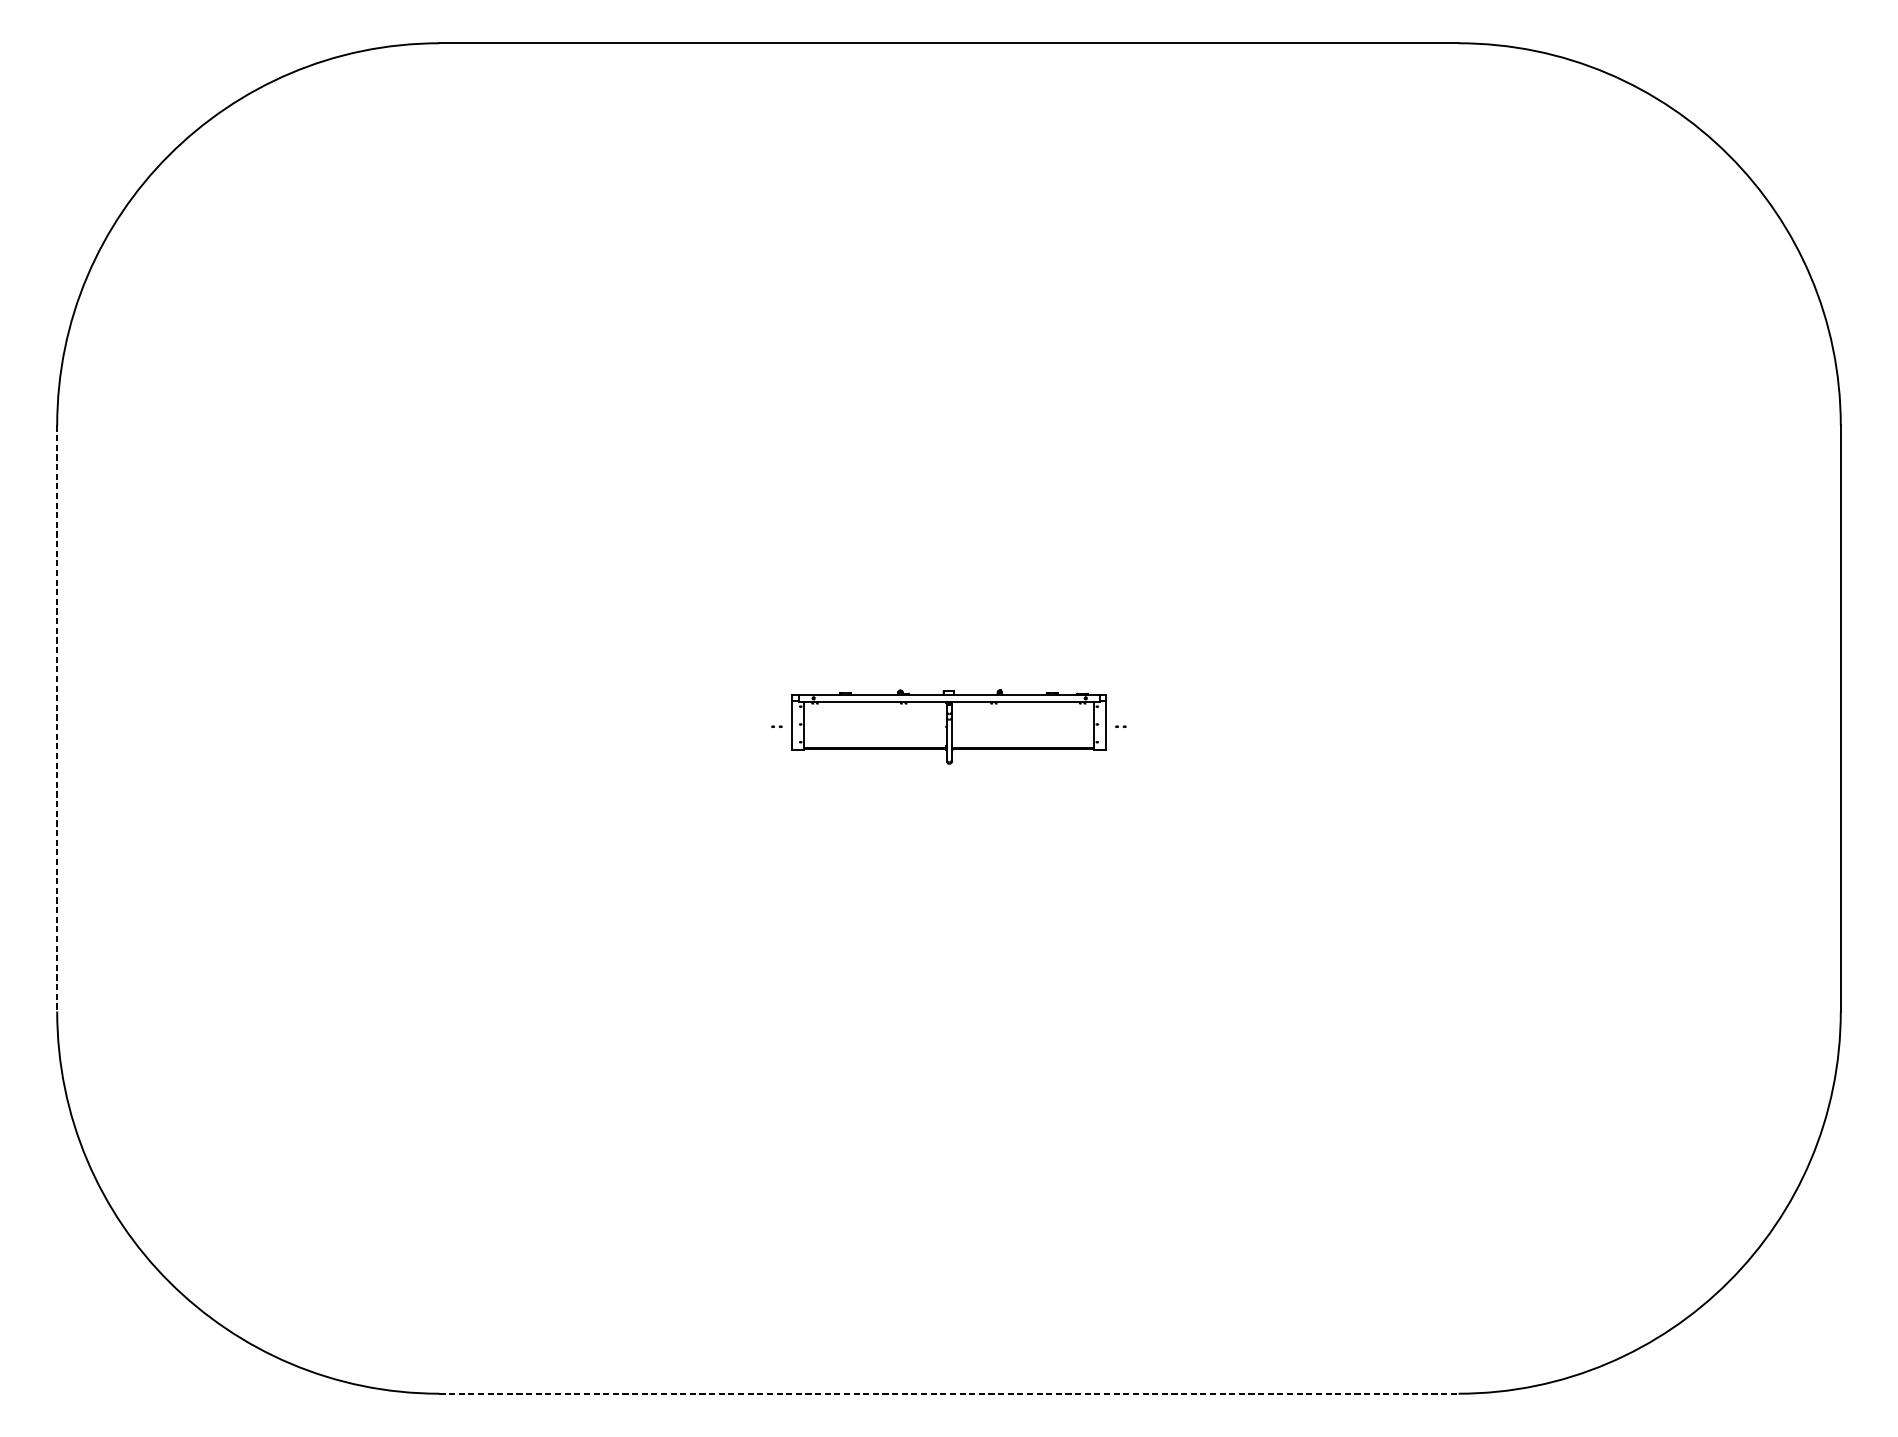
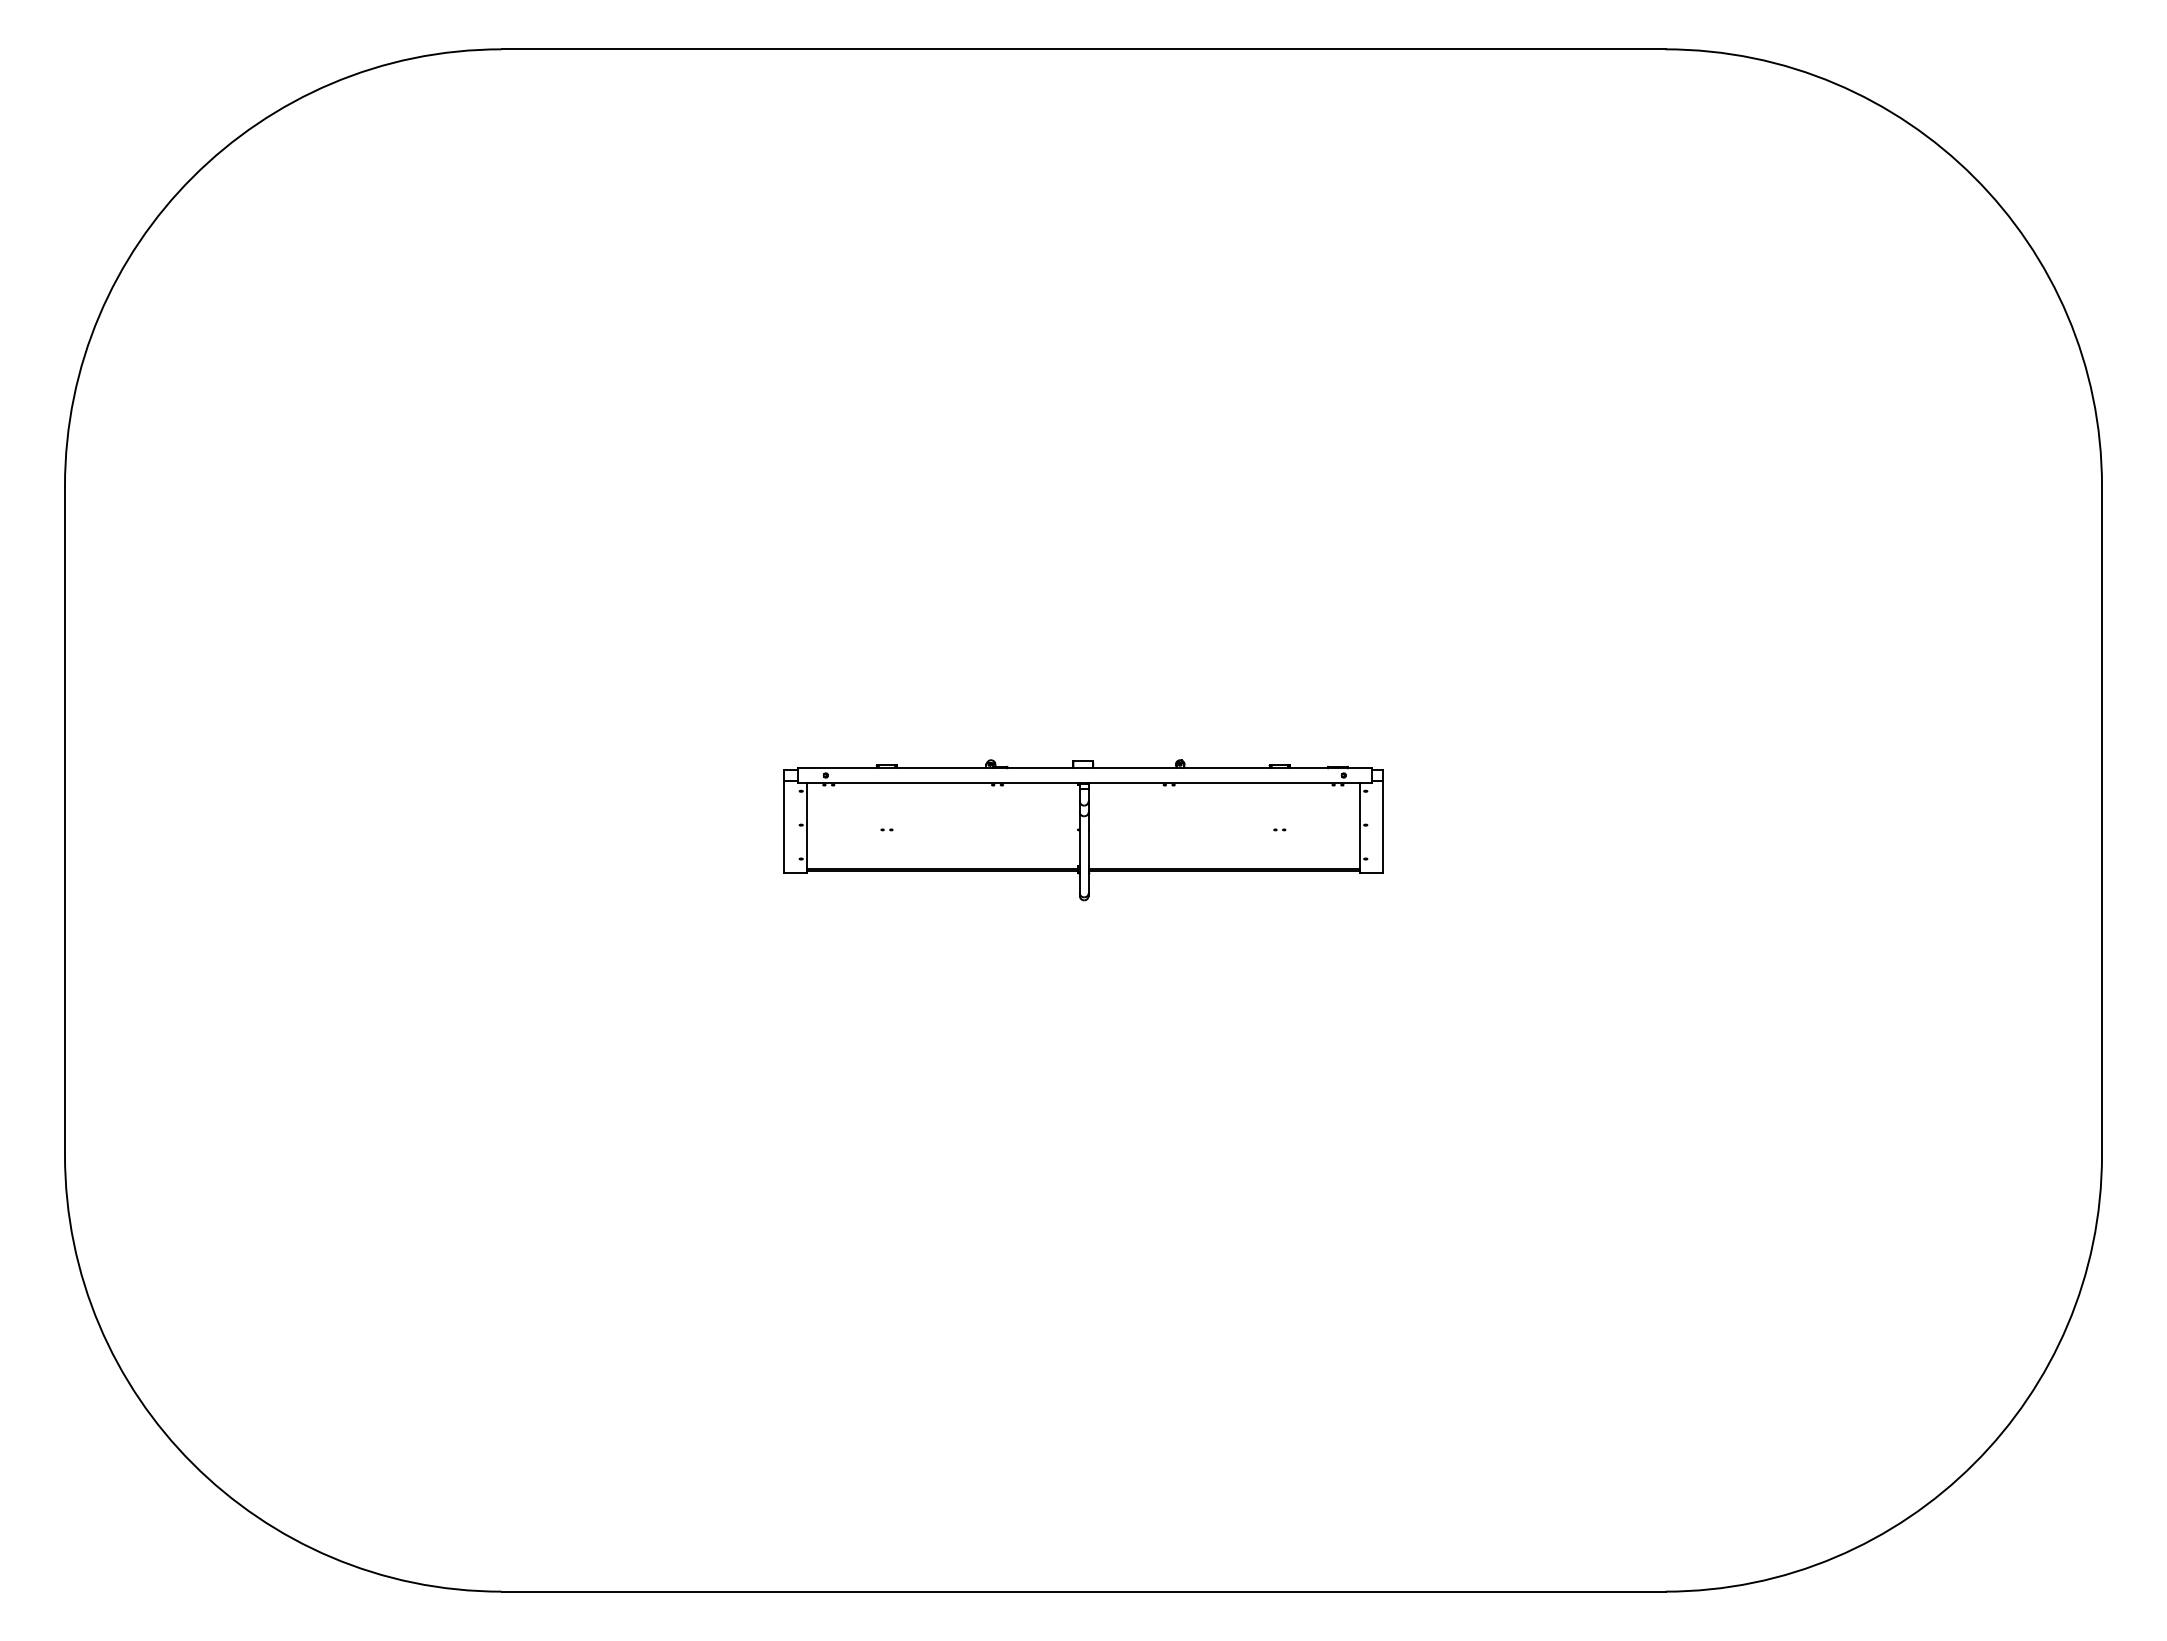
line: (57, 718) -> (65, 820), dashed -> solid
part: (949, 727) -> (1083, 830), size x1.67
line: (949, 1393) -> (1083, 1591), dashed -> solid

